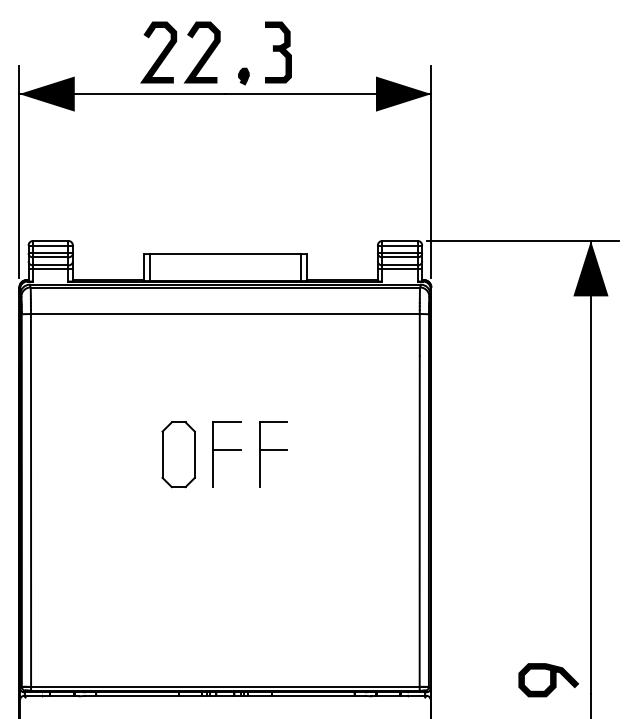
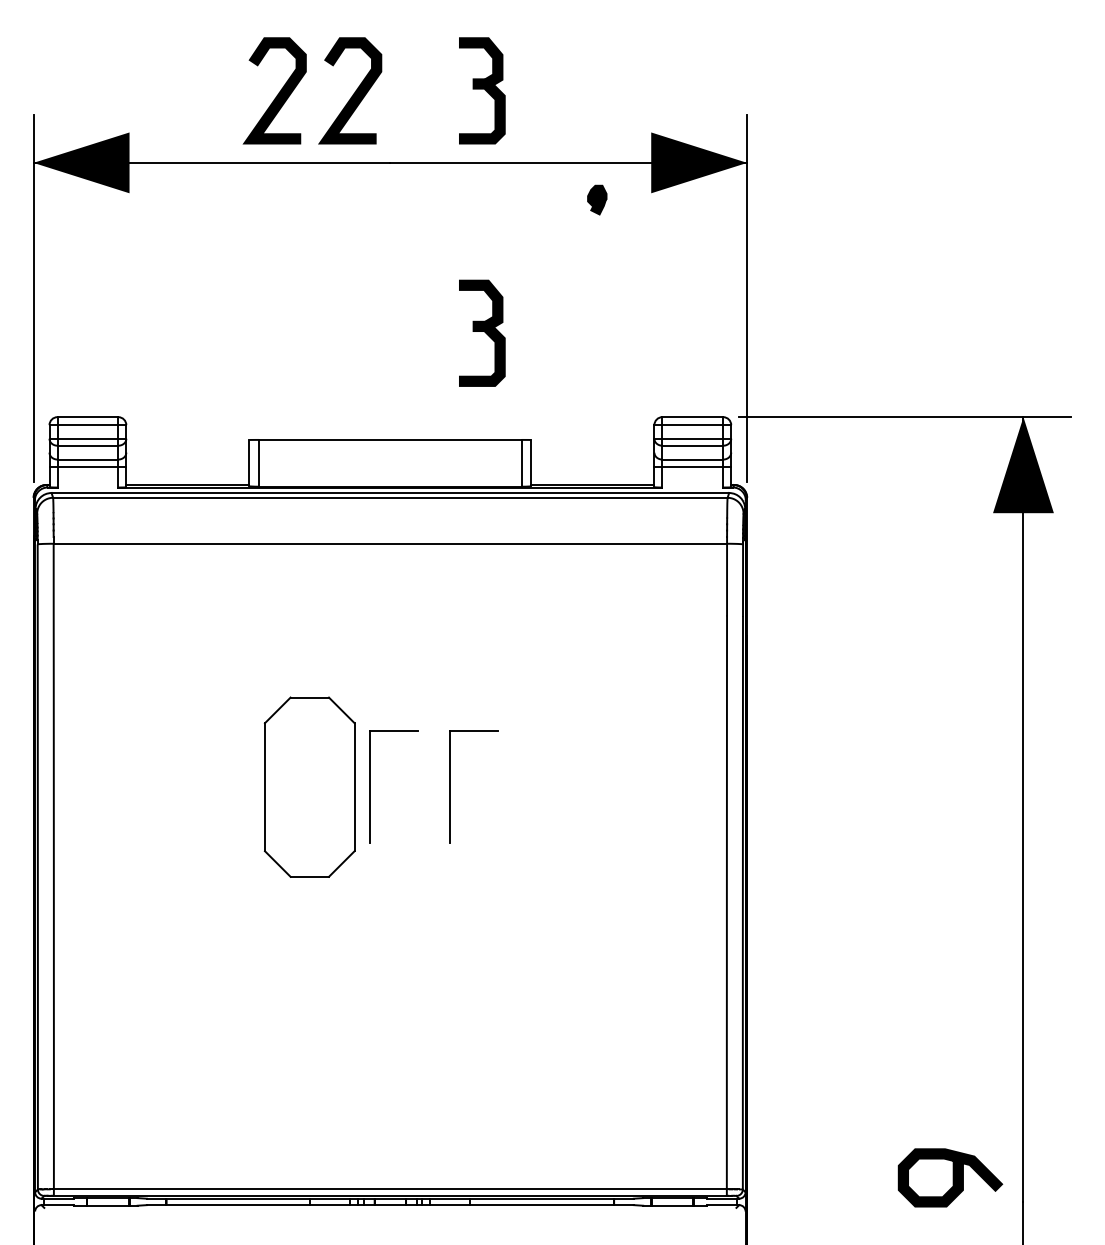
part: (243, 76) -> (596, 199), moved
part: (278, 192) -> (482, 333), added
line: (227, 450) -> (394, 780), removed
line: (273, 450) -> (473, 780), removed
part: (178, 454) -> (309, 787), size x1.6

